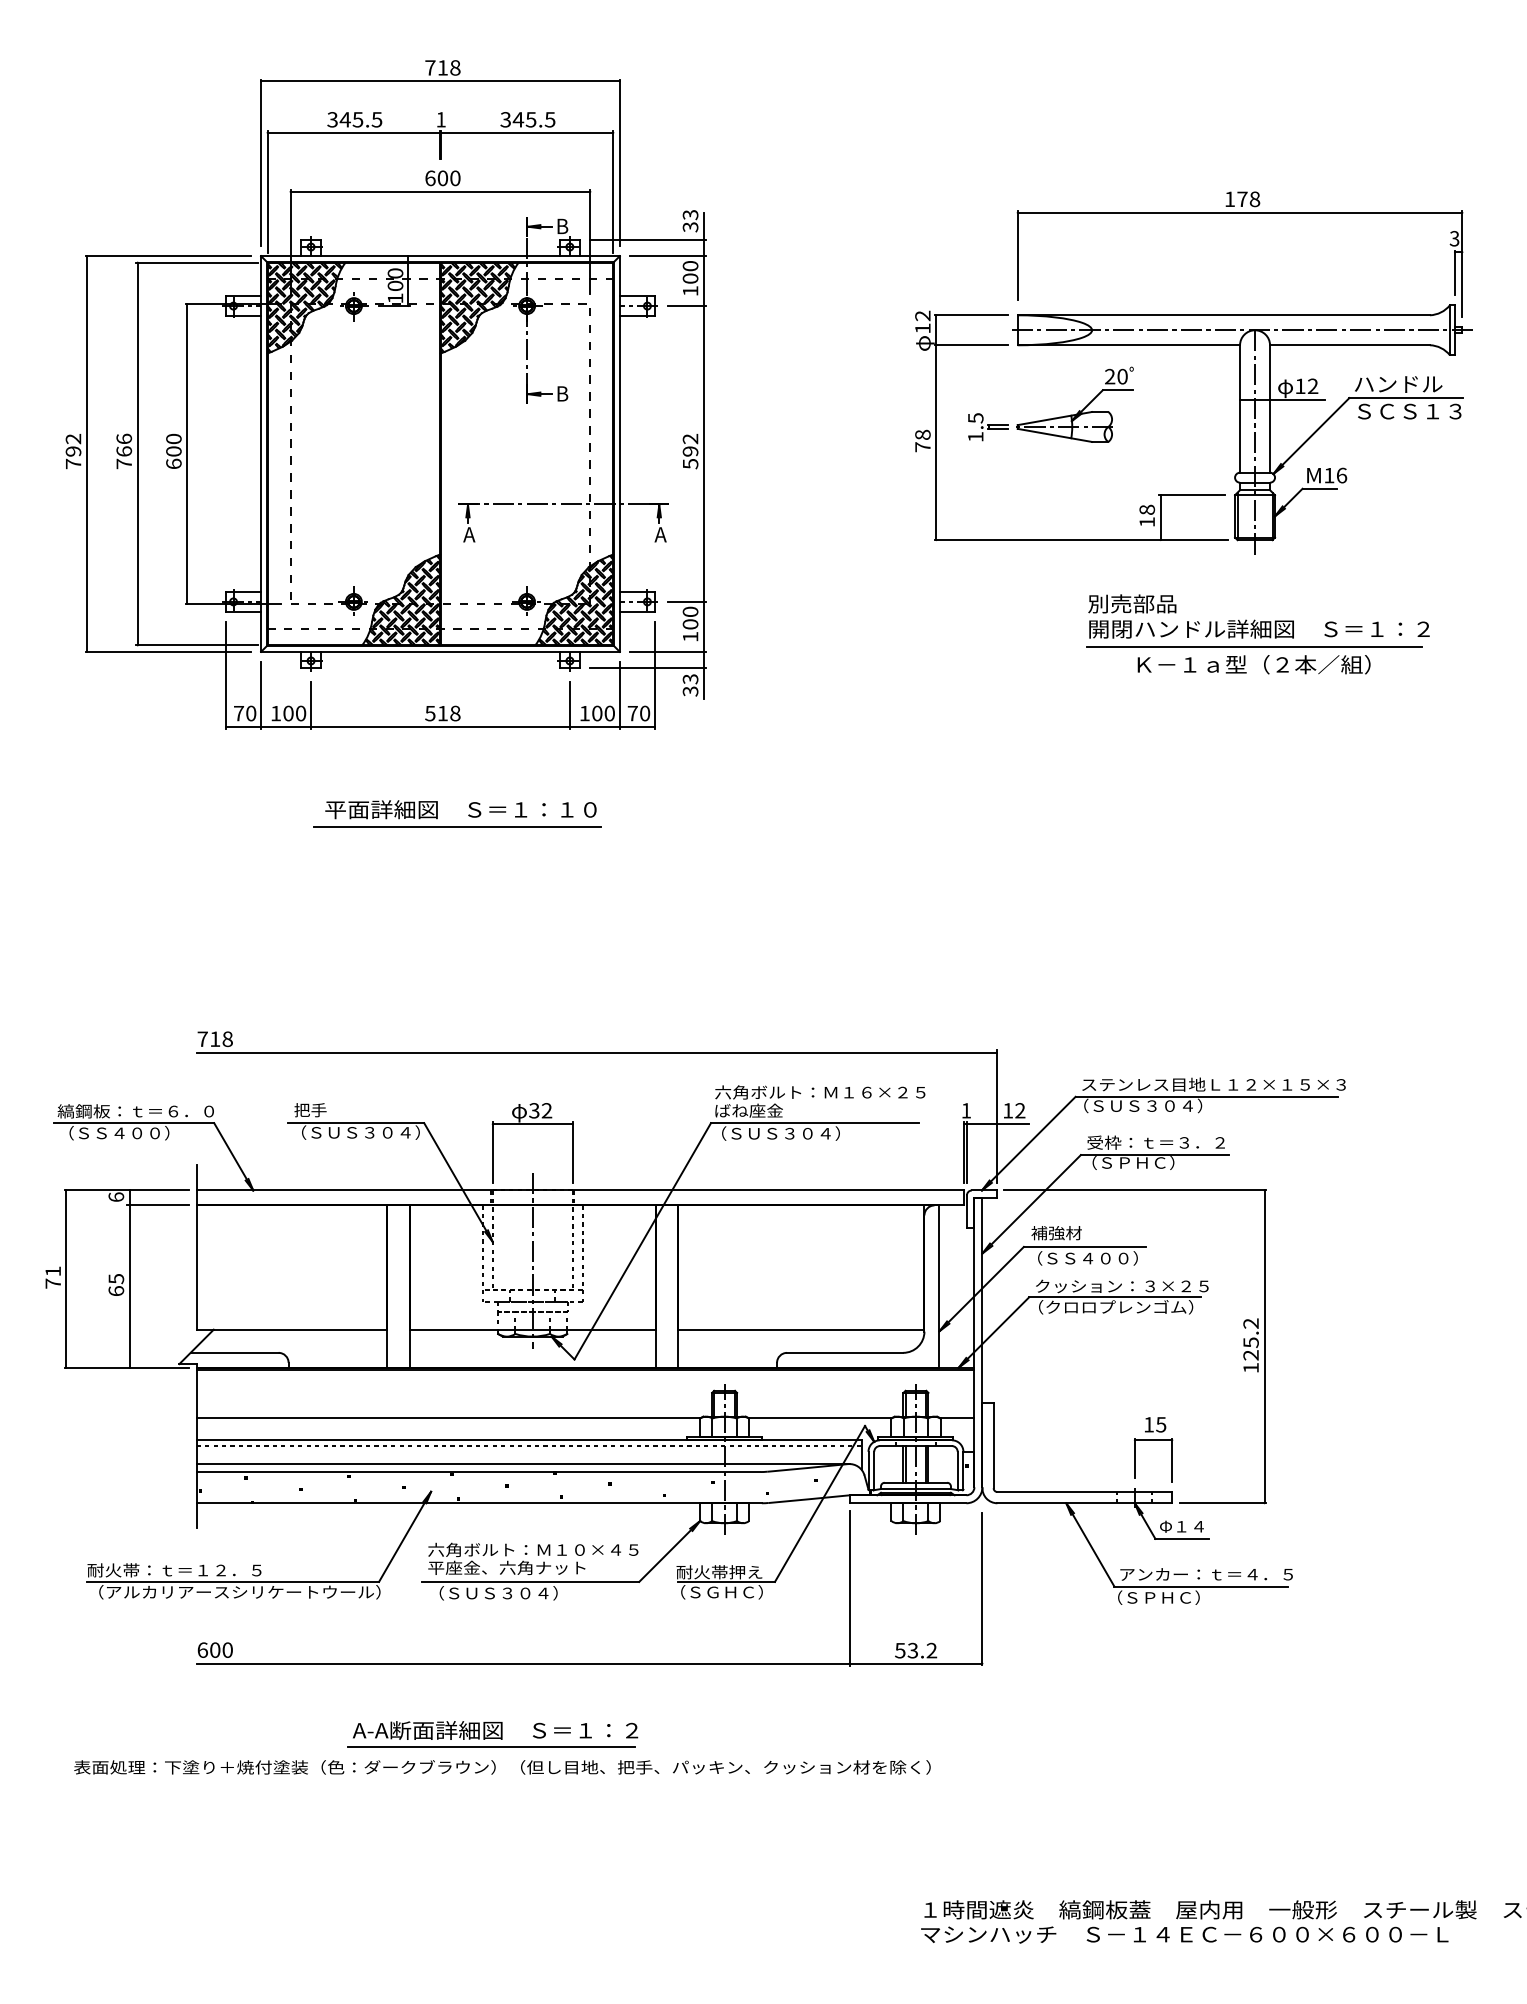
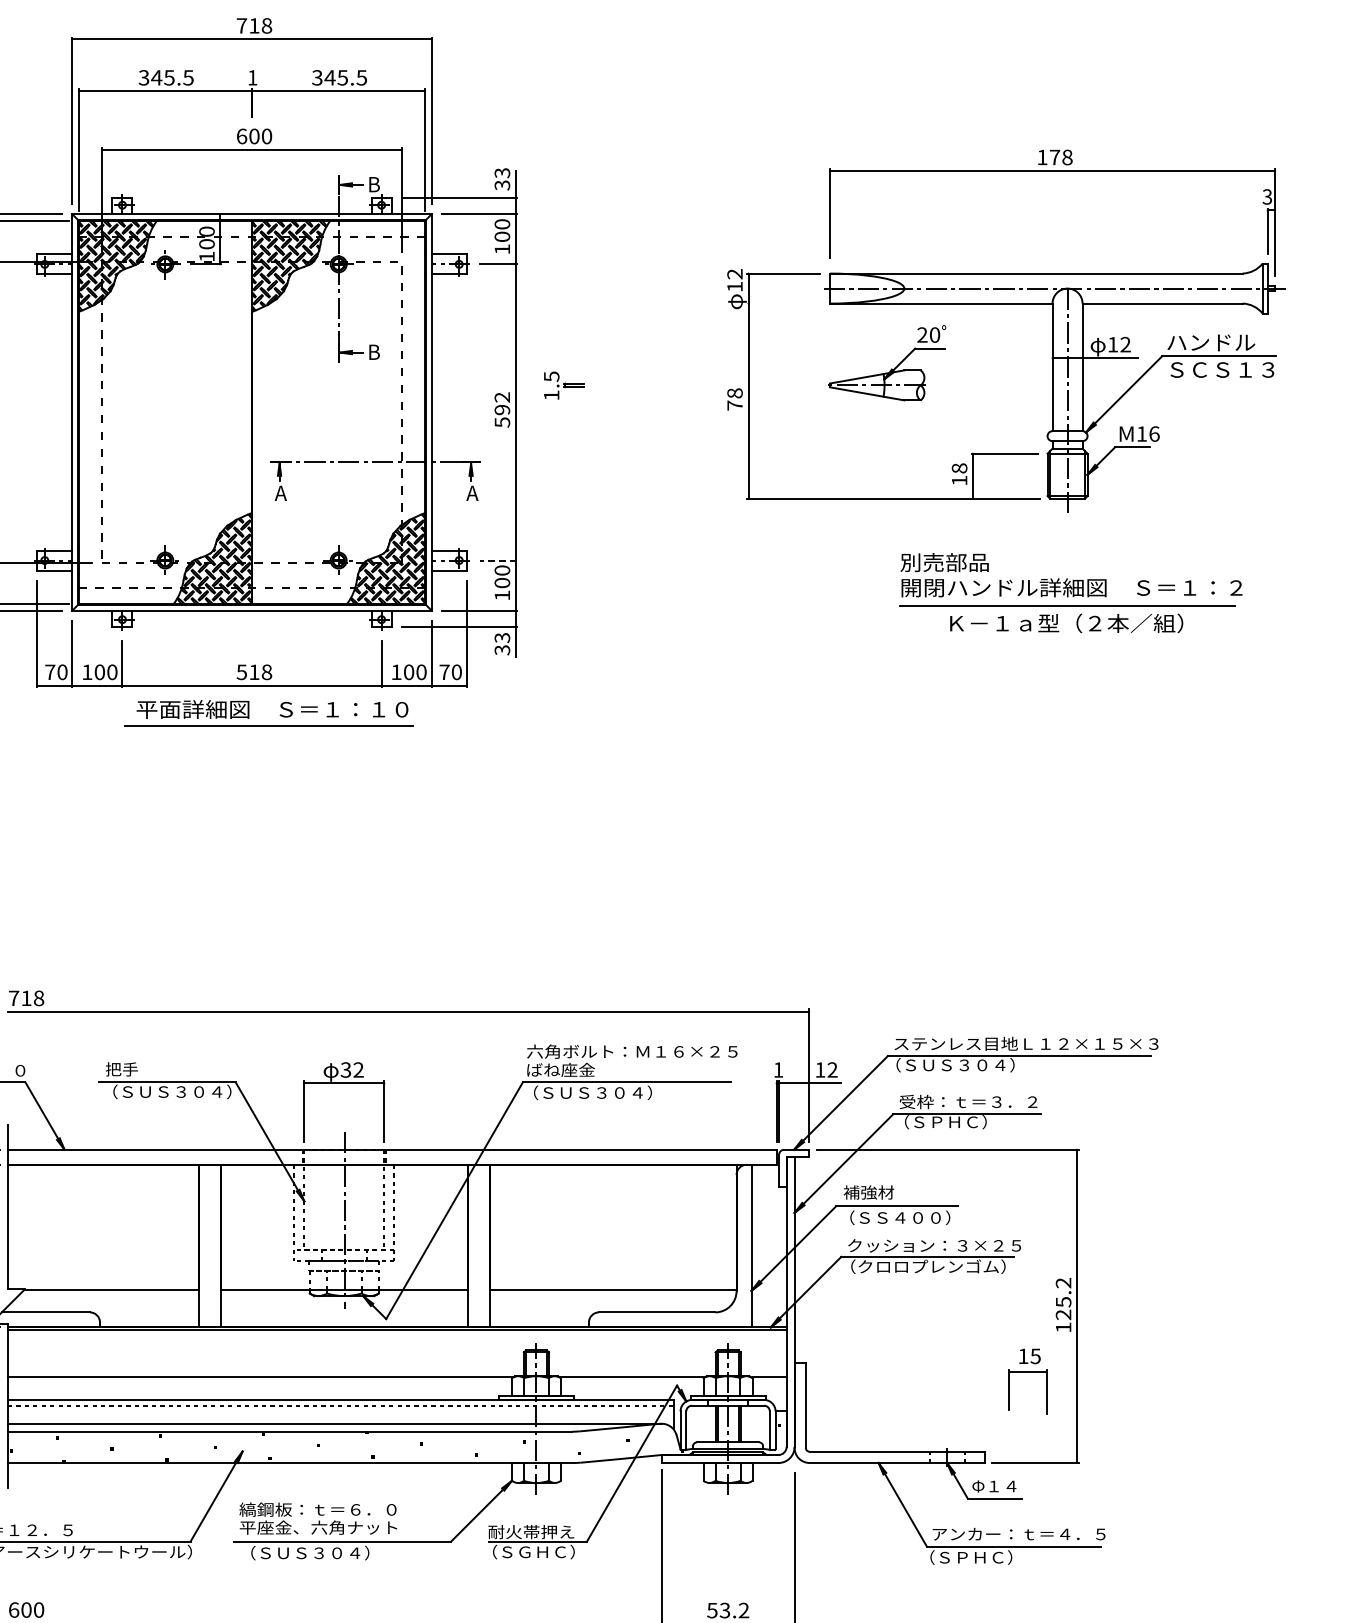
line: (970, 345) -> (782, 303), removed
part: (988, 427) -> (564, 385), moved
line: (687, 601) -> (499, 560), solid -> dashed
part: (468, 814) -> (280, 714), moved
part: (1153, 1440) -> (1027, 1372), moved
text: (533, 1549) -> (345, 1509), 六角ボルト：Ｍ１０×４５ -> 縞鋼板：ｔ＝６．０

